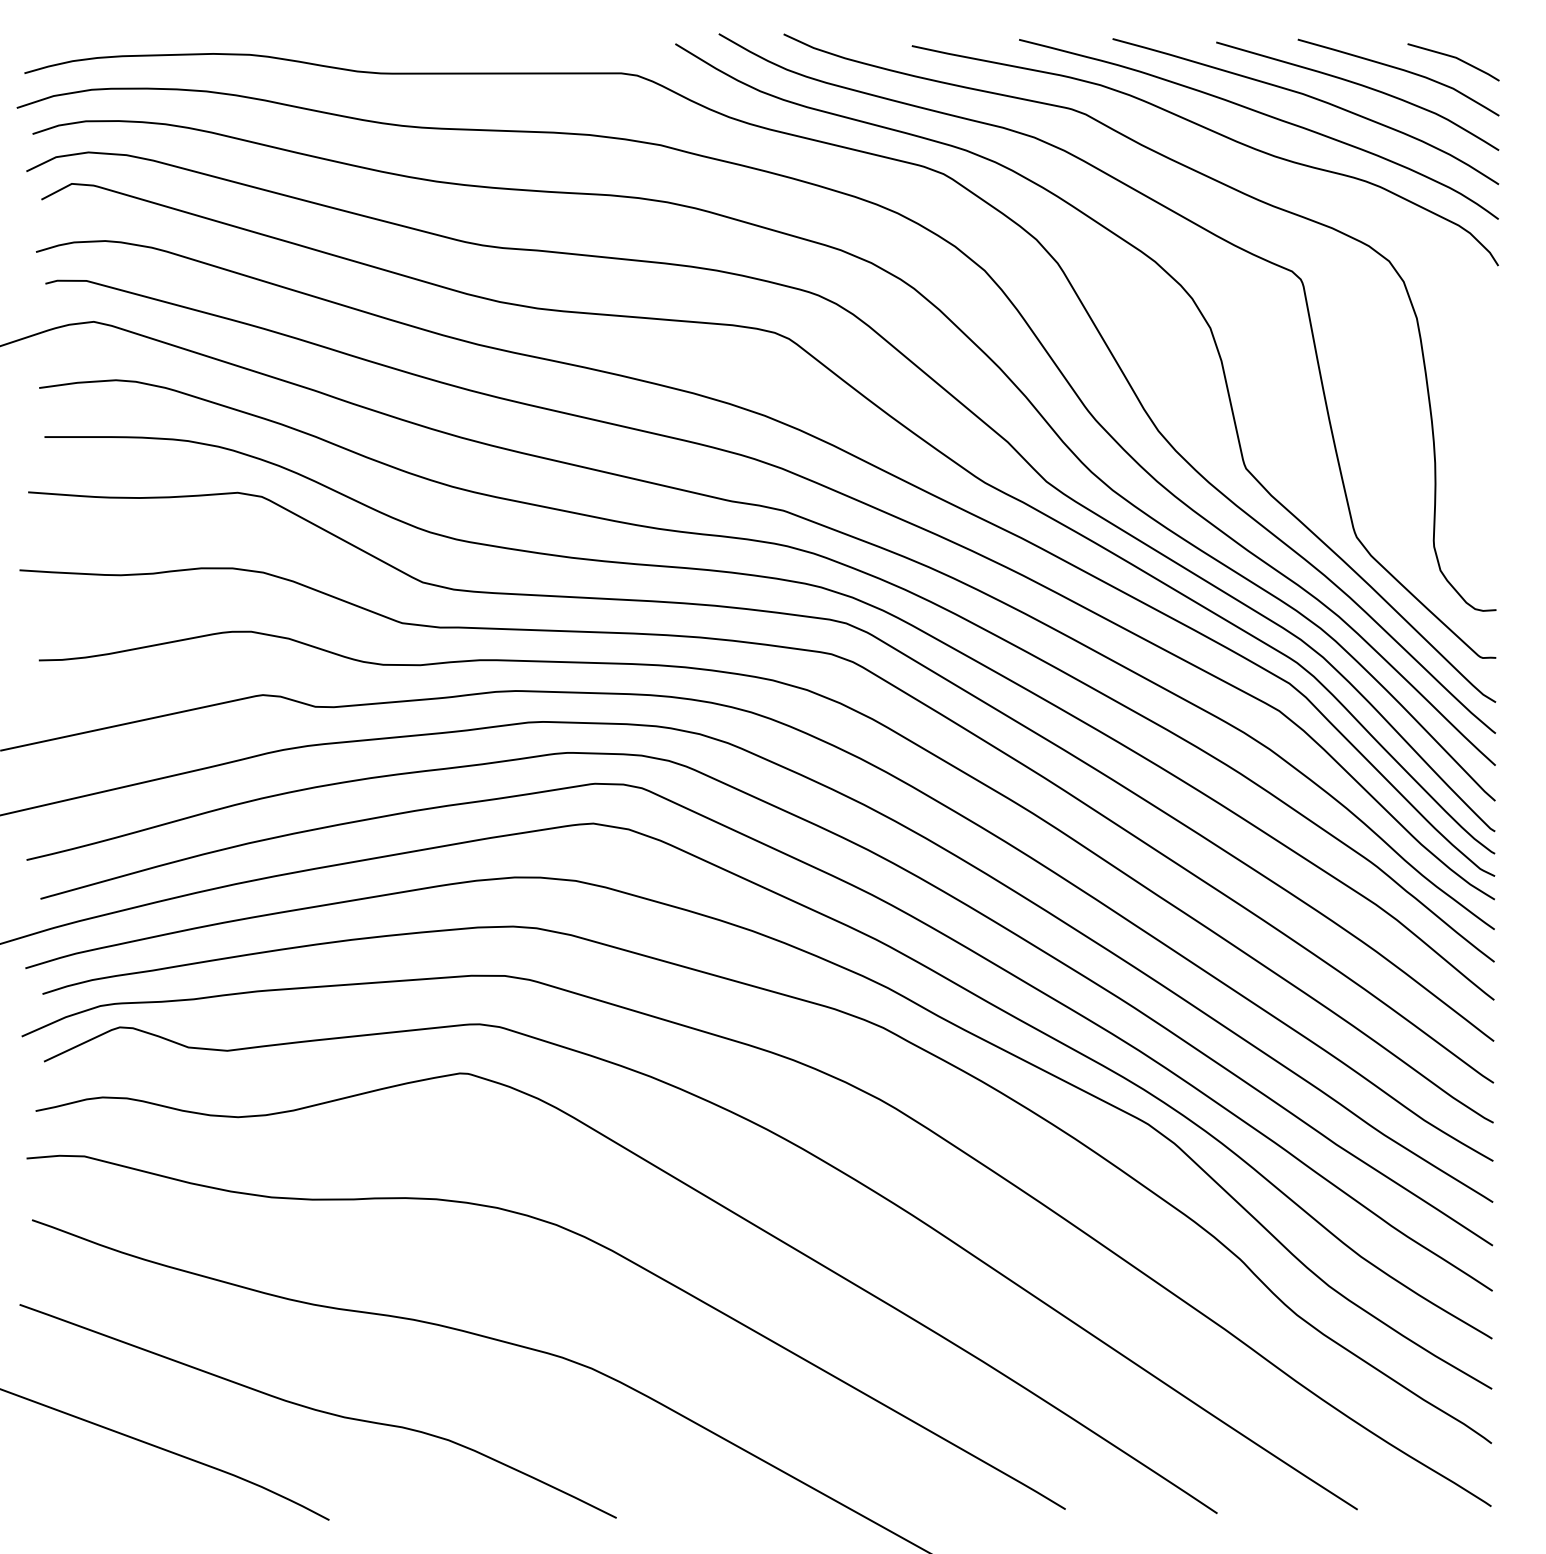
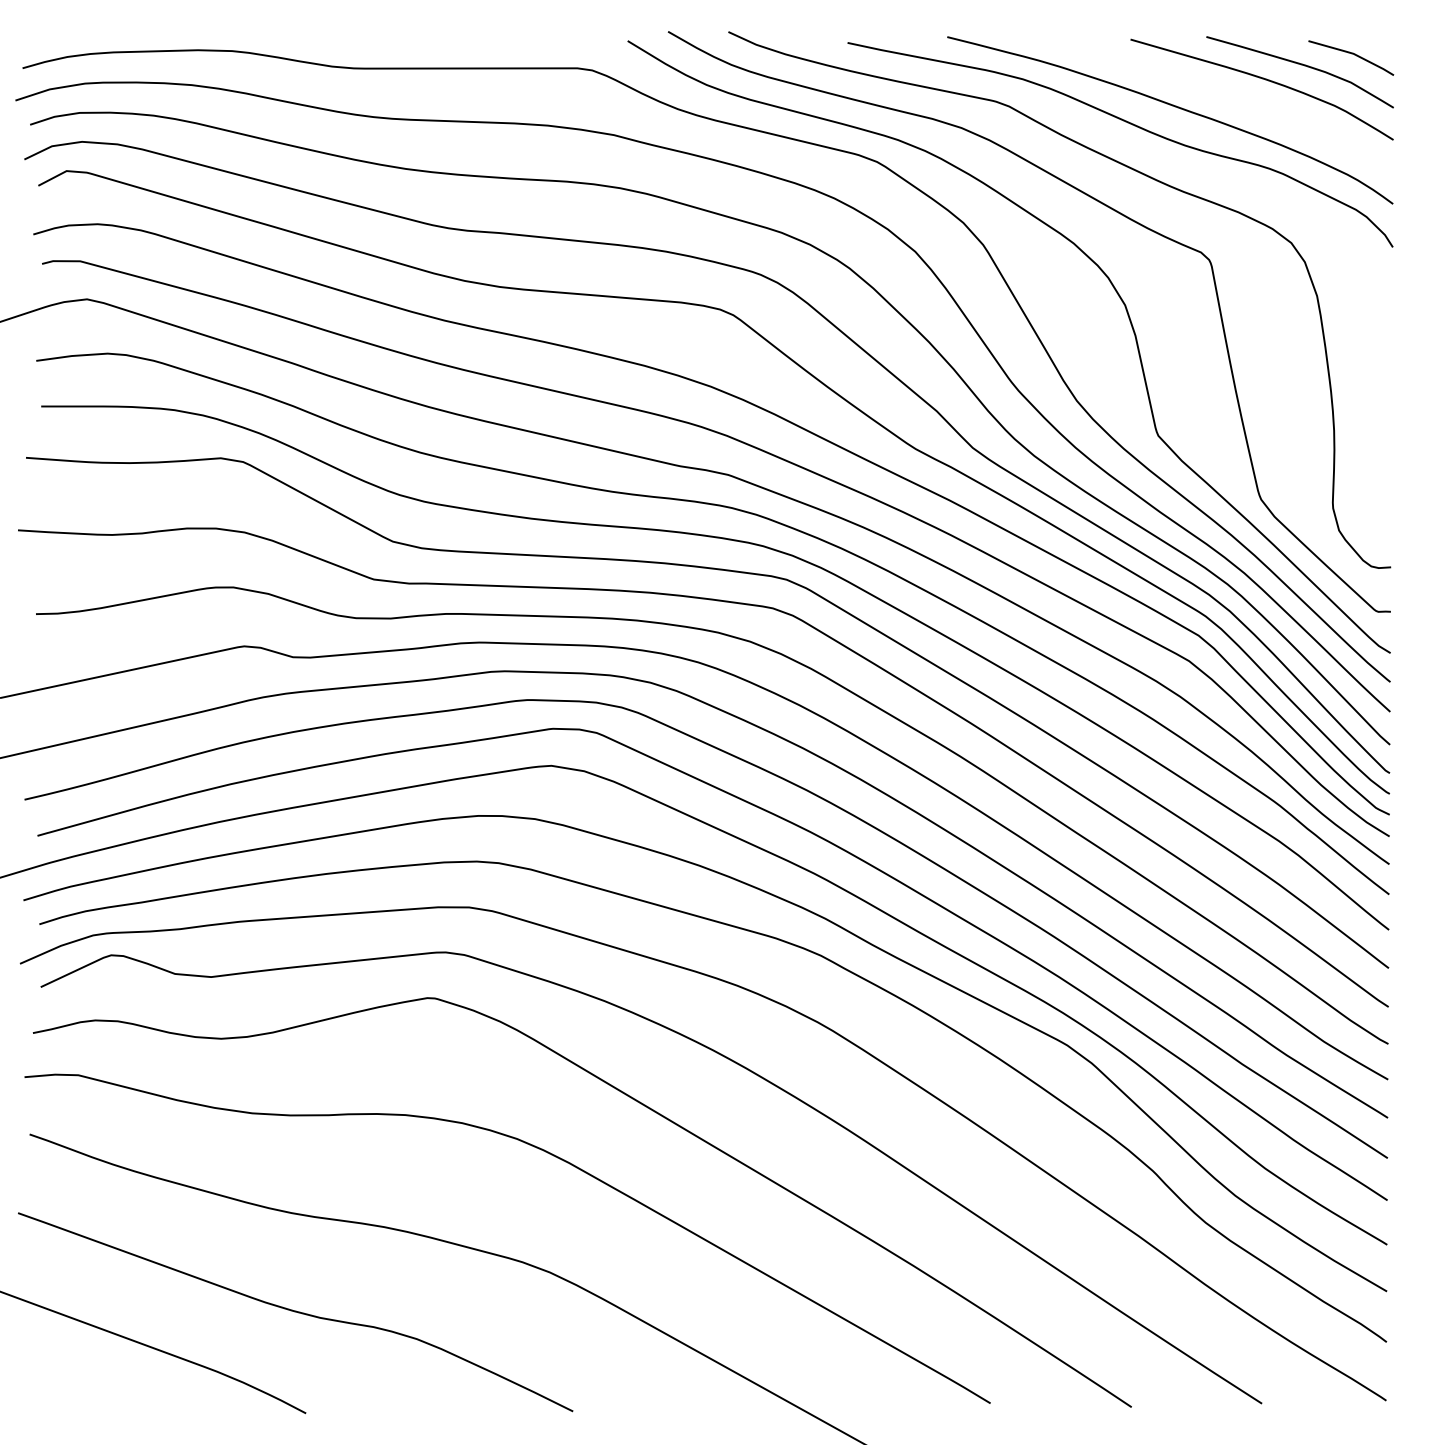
curve: (1311, 98) -> (1219, 91), removed

